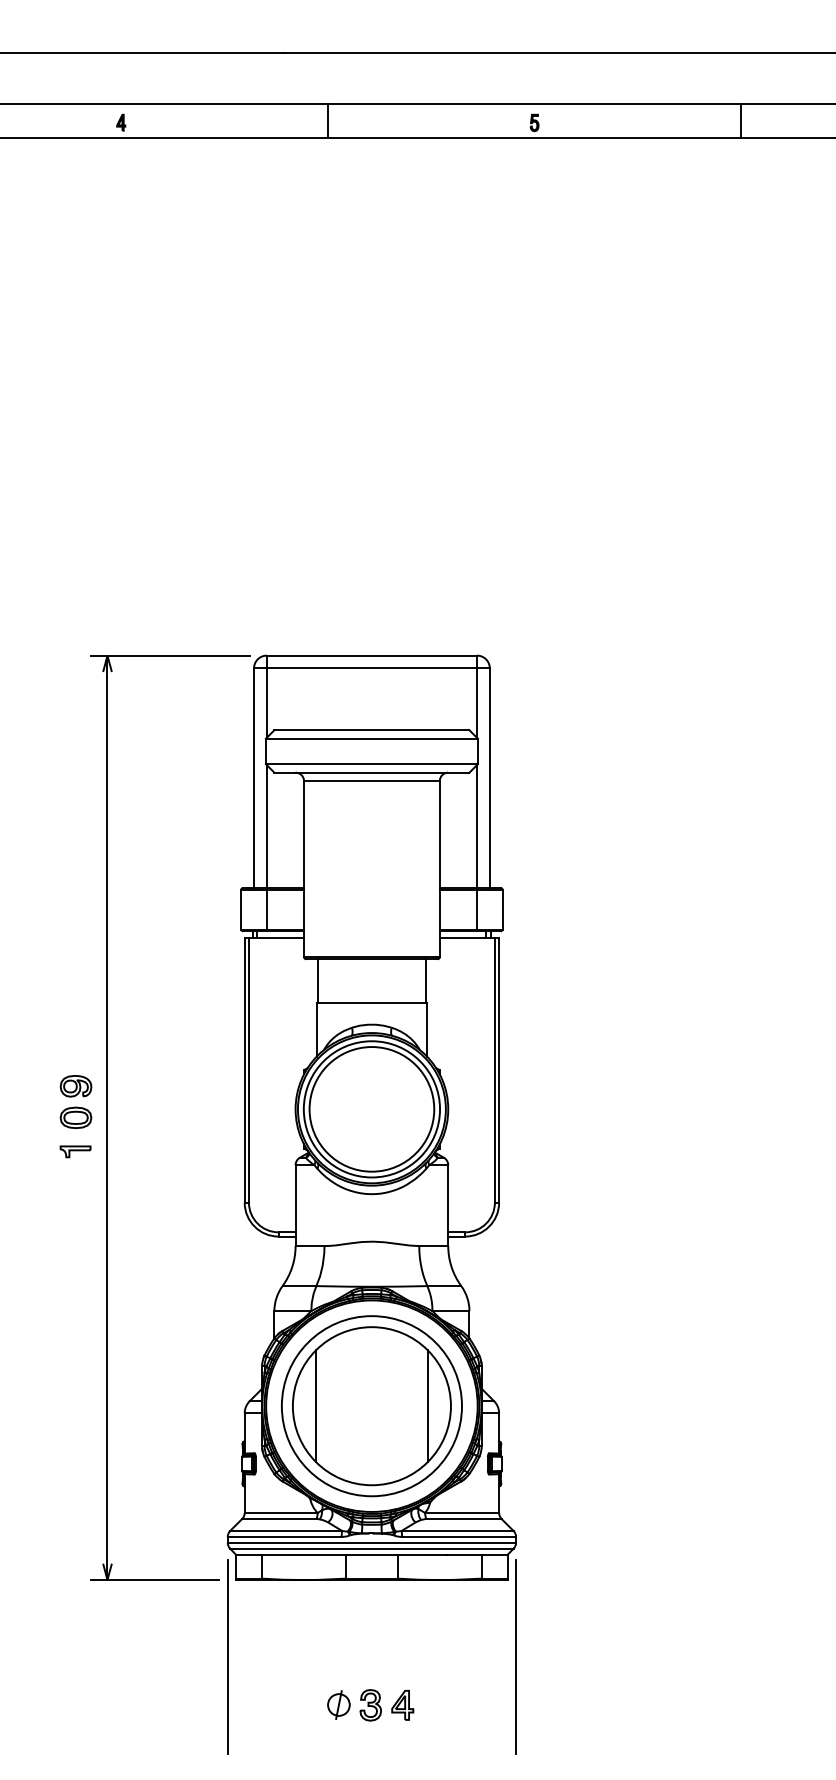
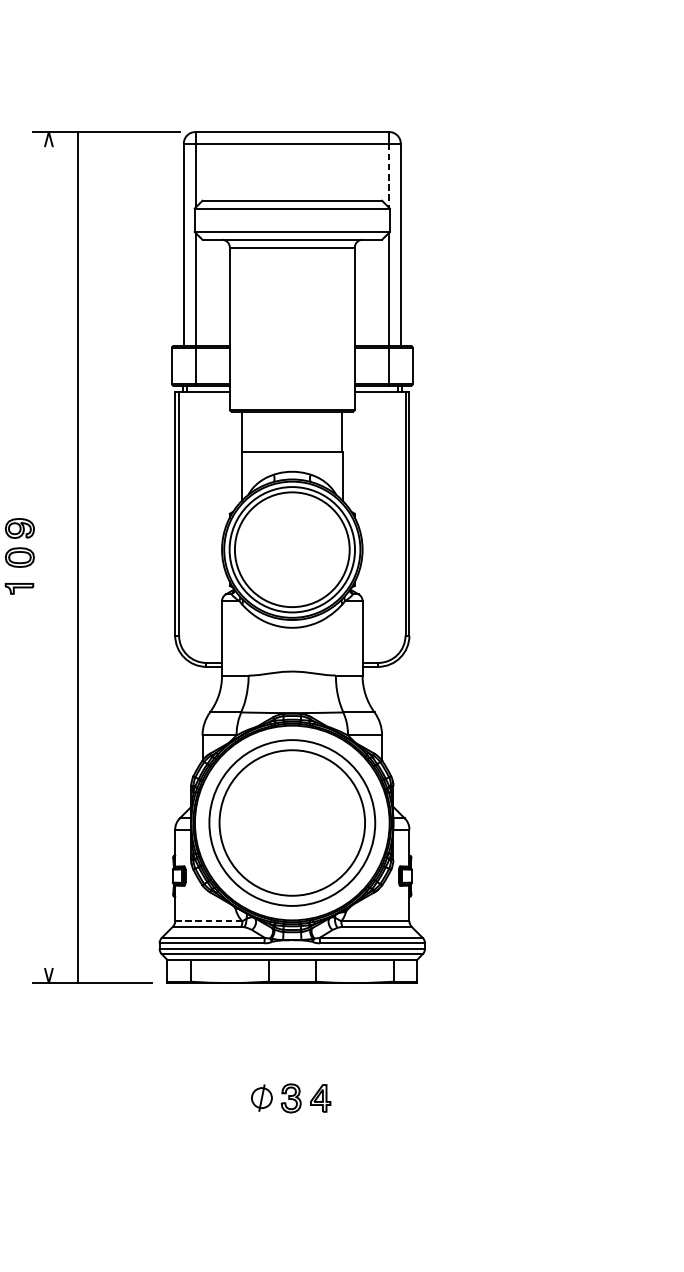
line: (477, 703) -> (389, 176), solid -> dashed
line: (107, 1117) -> (78, 557), moved
line: (316, 1406) -> (241, 823), removed
line: (427, 1406) -> (343, 823), removed
line: (281, 1512) -> (209, 920), solid -> dashed
line: (227, 1656) -> (159, 1053), removed
line: (516, 1656) -> (425, 1053), removed

